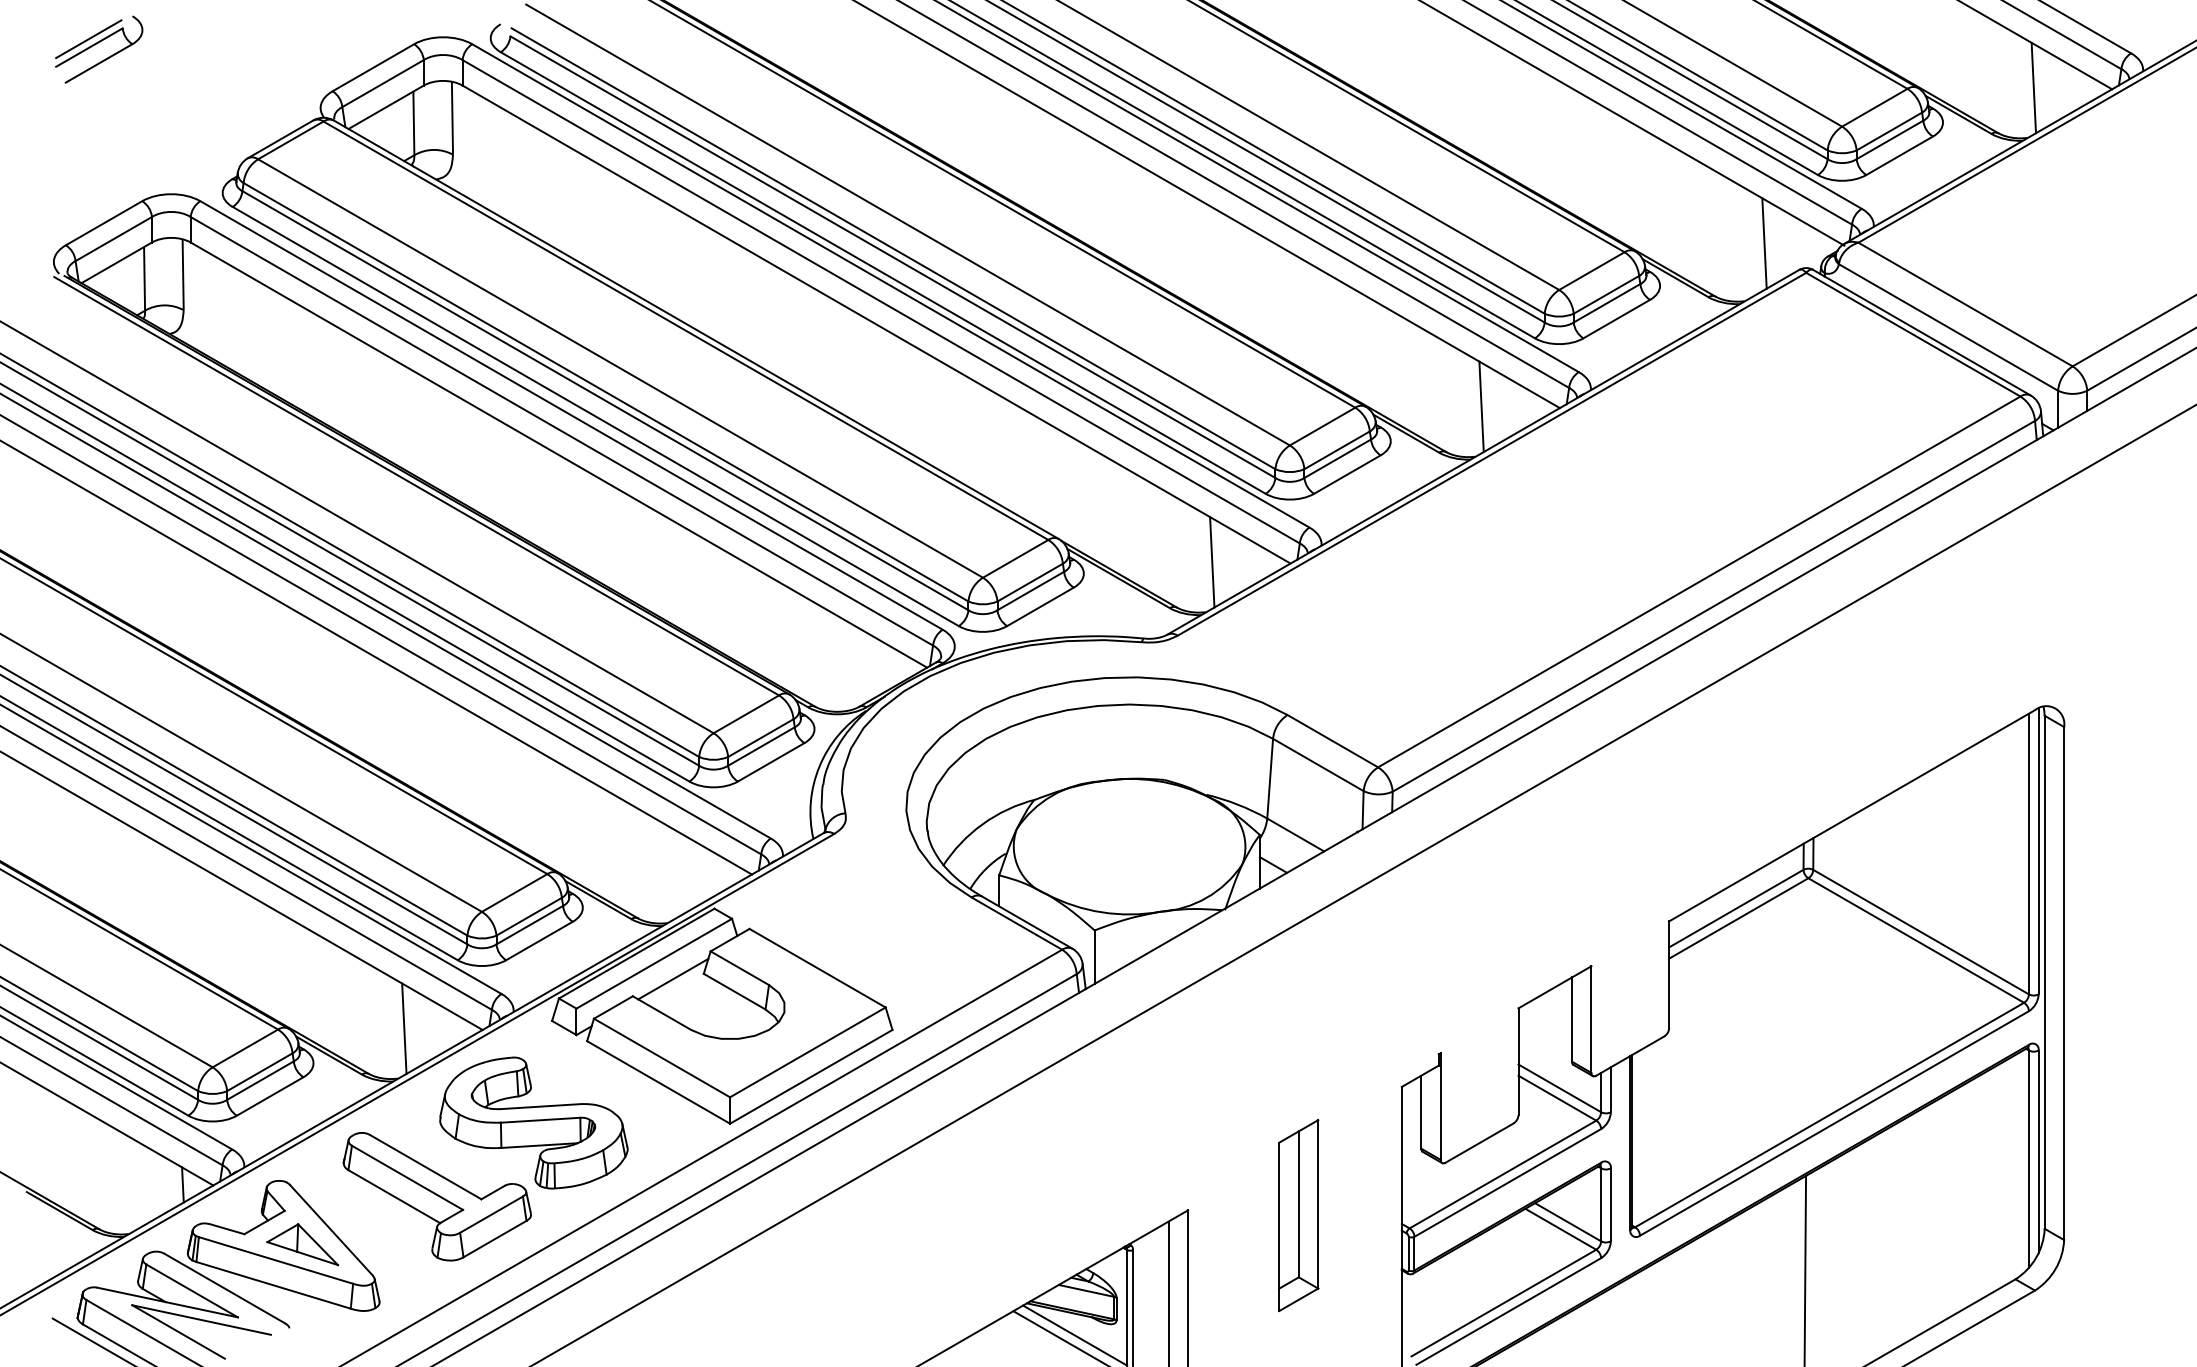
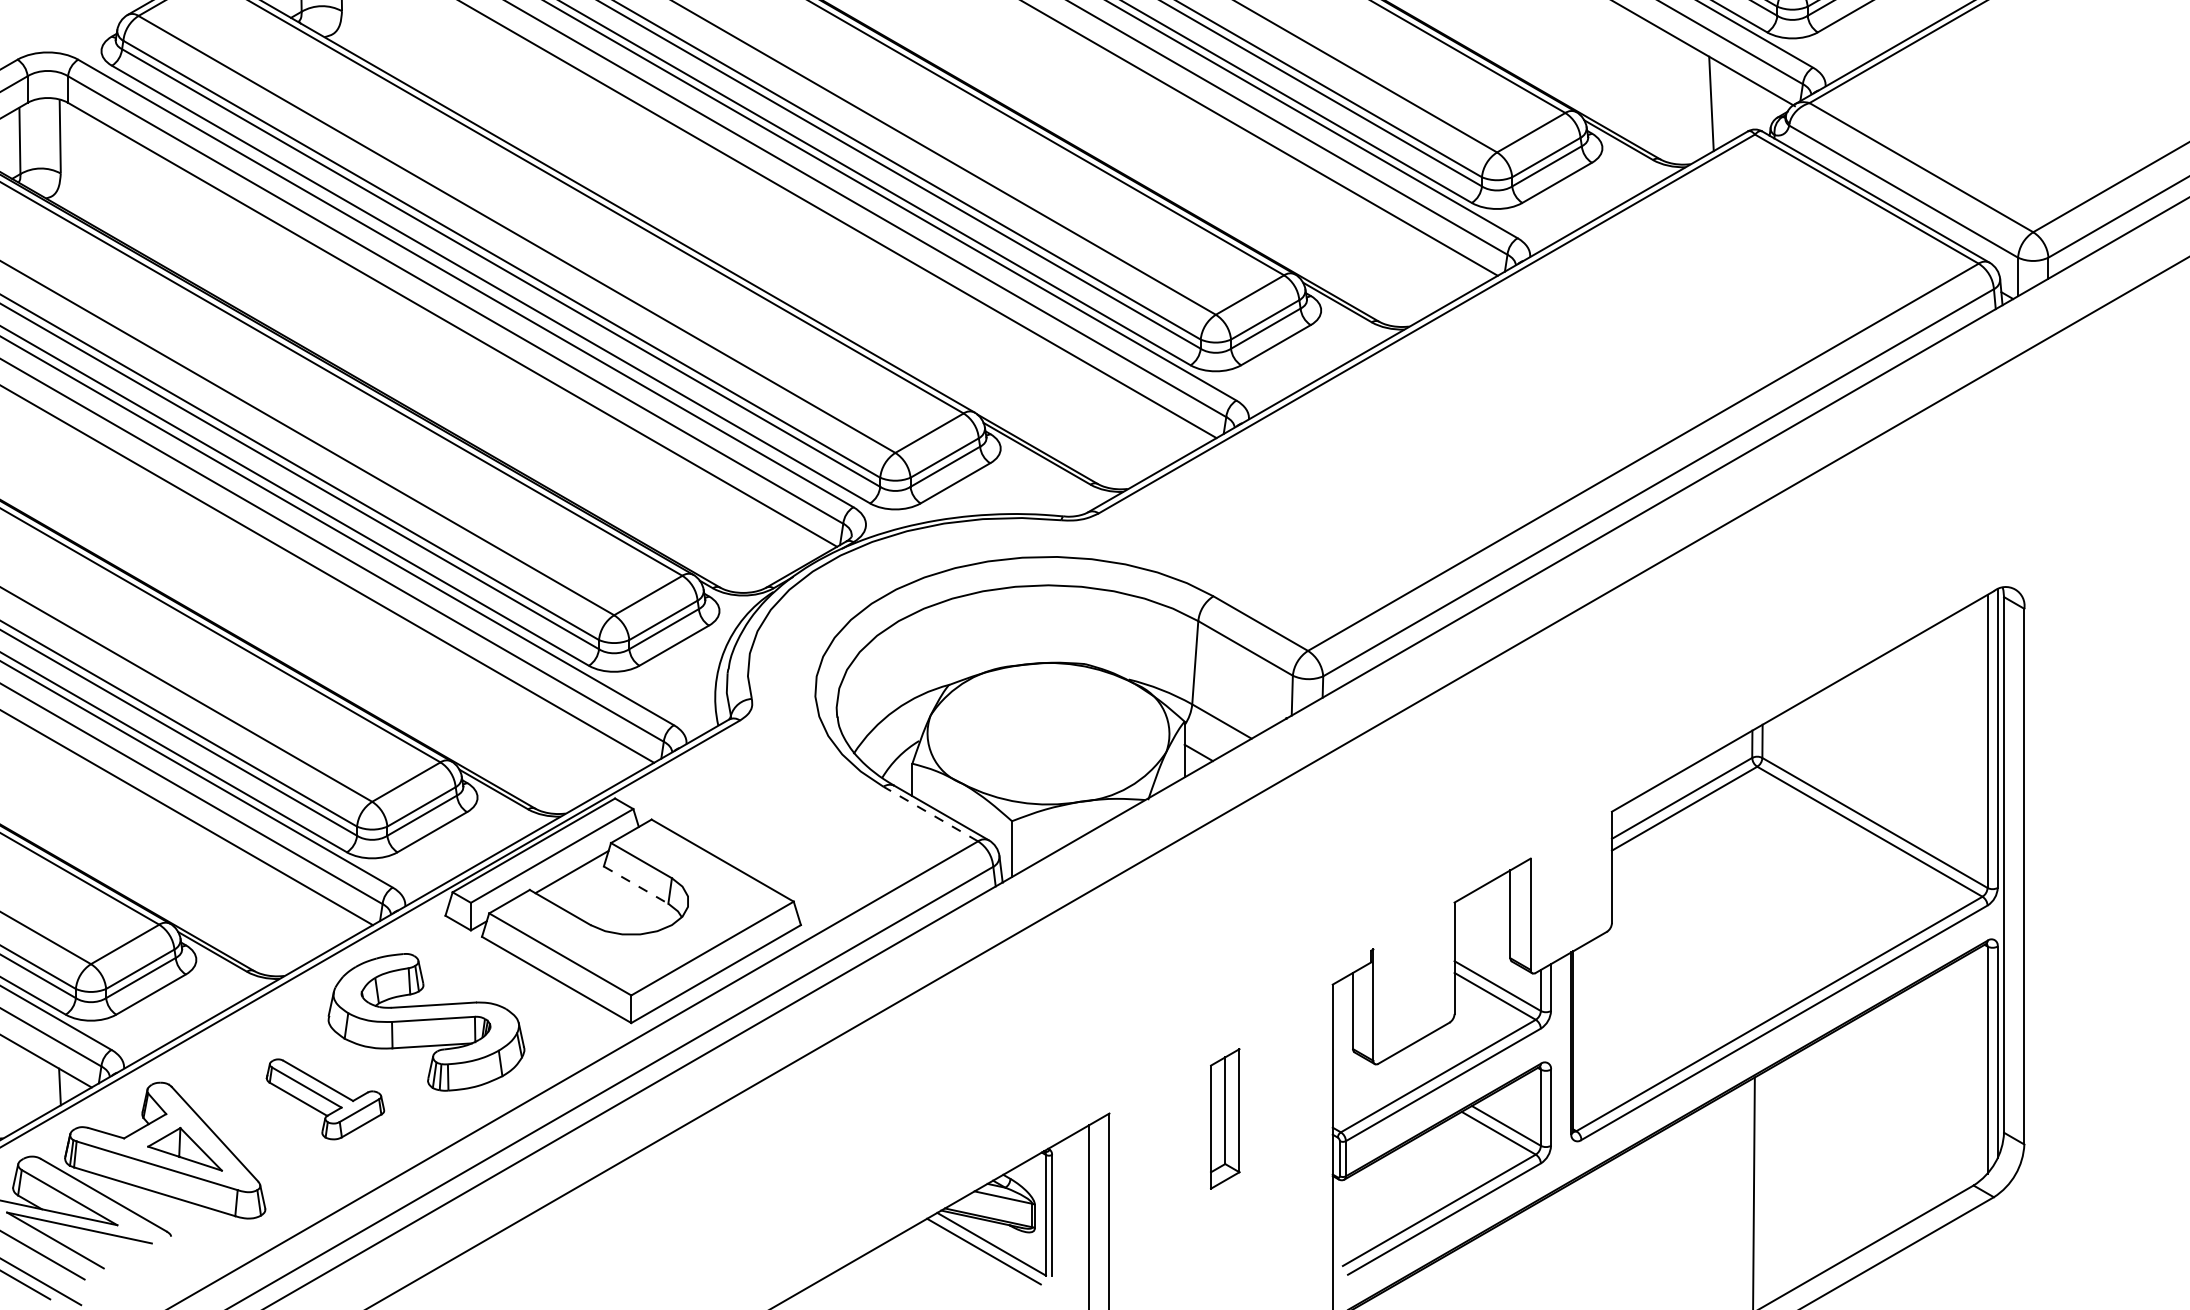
line: (1481, 406) -> (1415, 274), removed
line: (1212, 562) -> (1135, 437), removed
line: (1016, 923) -> (930, 813), solid -> dashed
line: (734, 991) -> (635, 884), solid -> dashed
line: (404, 1028) -> (291, 923), removed
part: (436, 1196) -> (324, 1099), size x0.6
part: (1298, 1215) -> (1224, 1118), size x0.7

